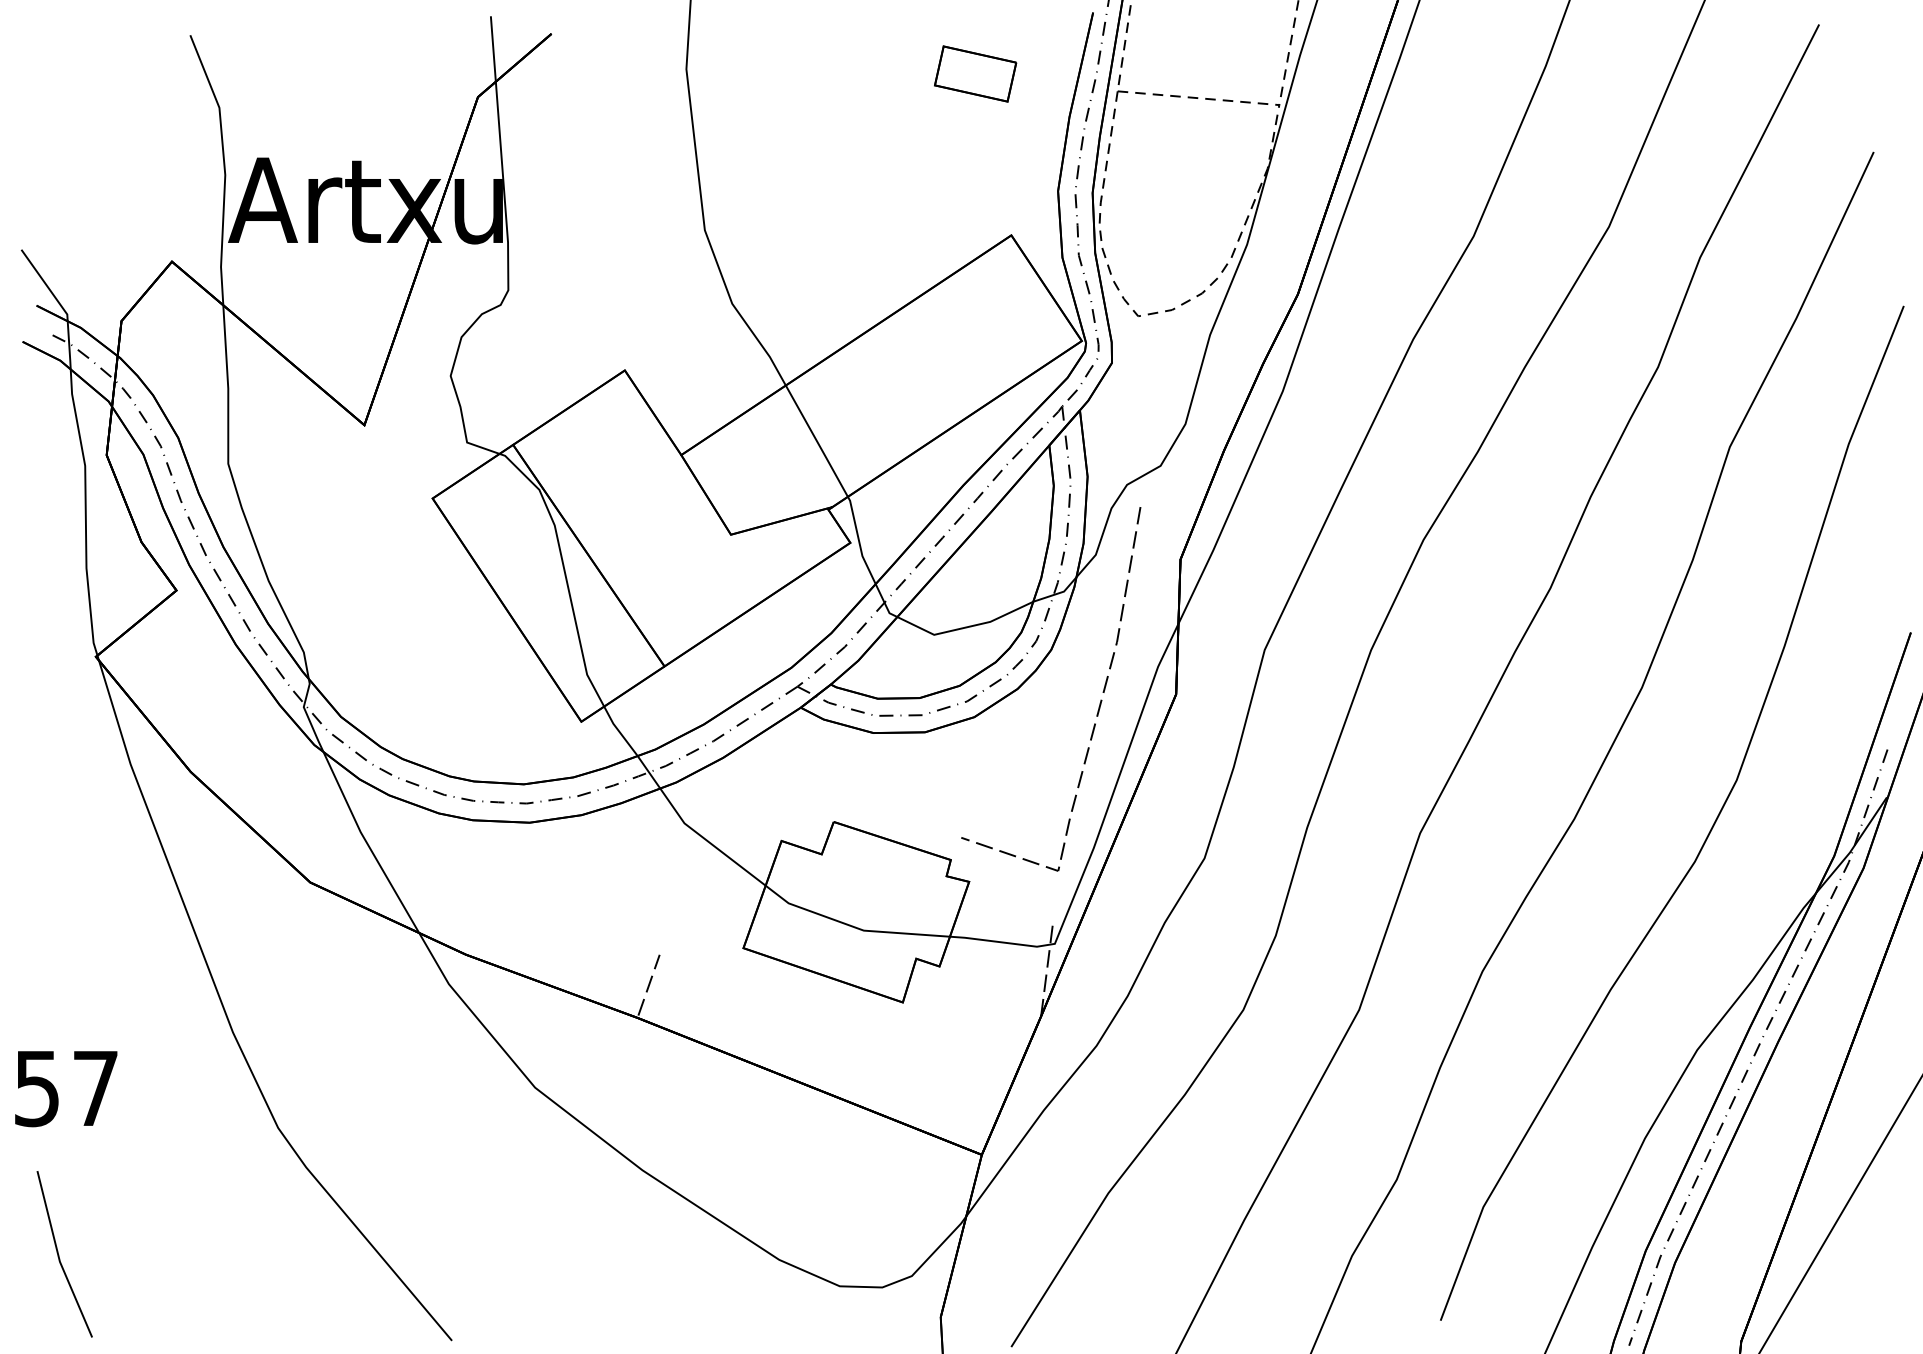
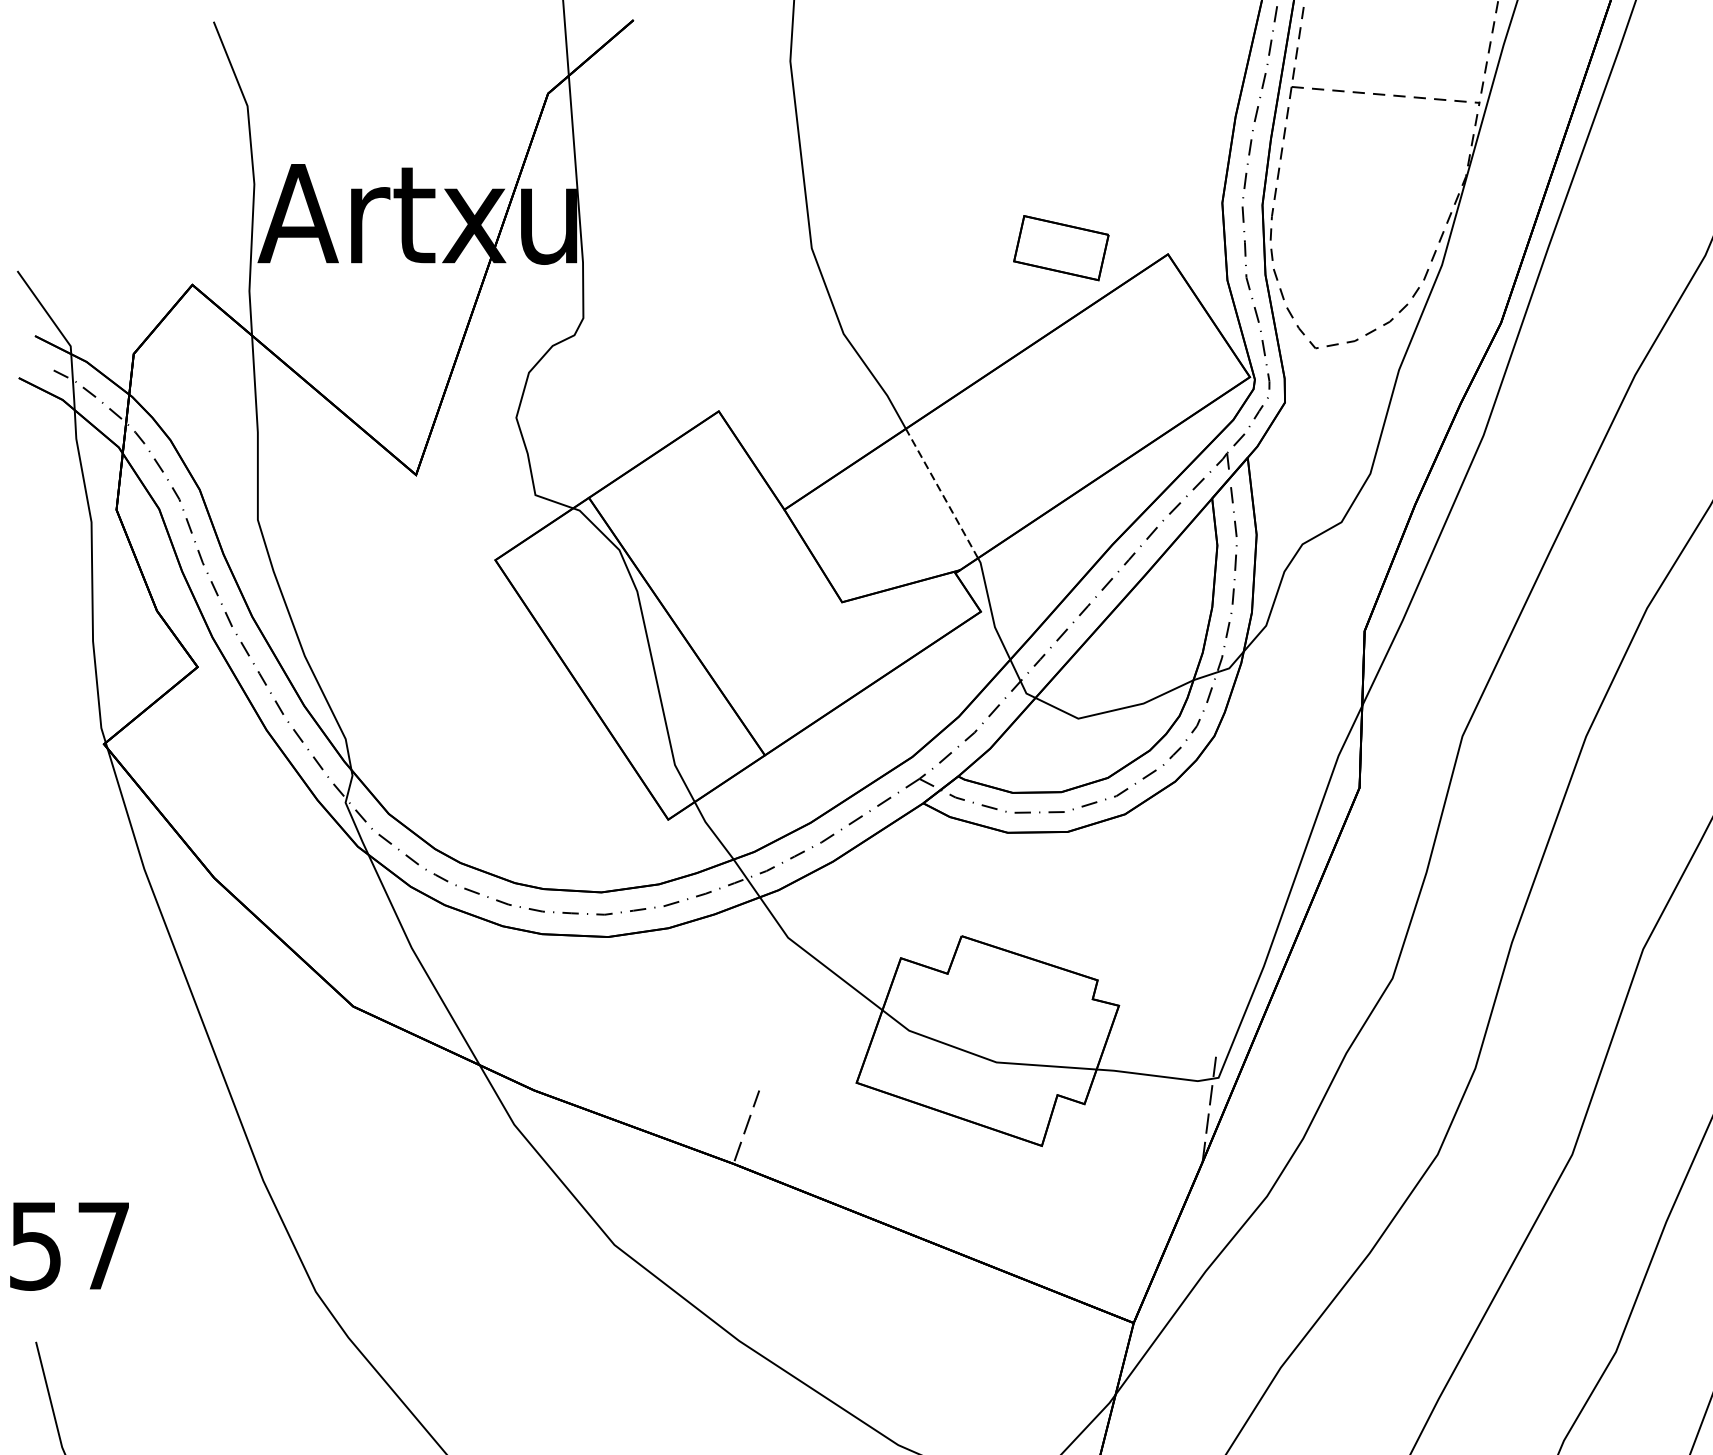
part: (975, 73) -> (1061, 247), moved
line: (817, 441) -> (942, 493), solid -> dashed
line: (1098, 706) -> (1269, 801), removed

